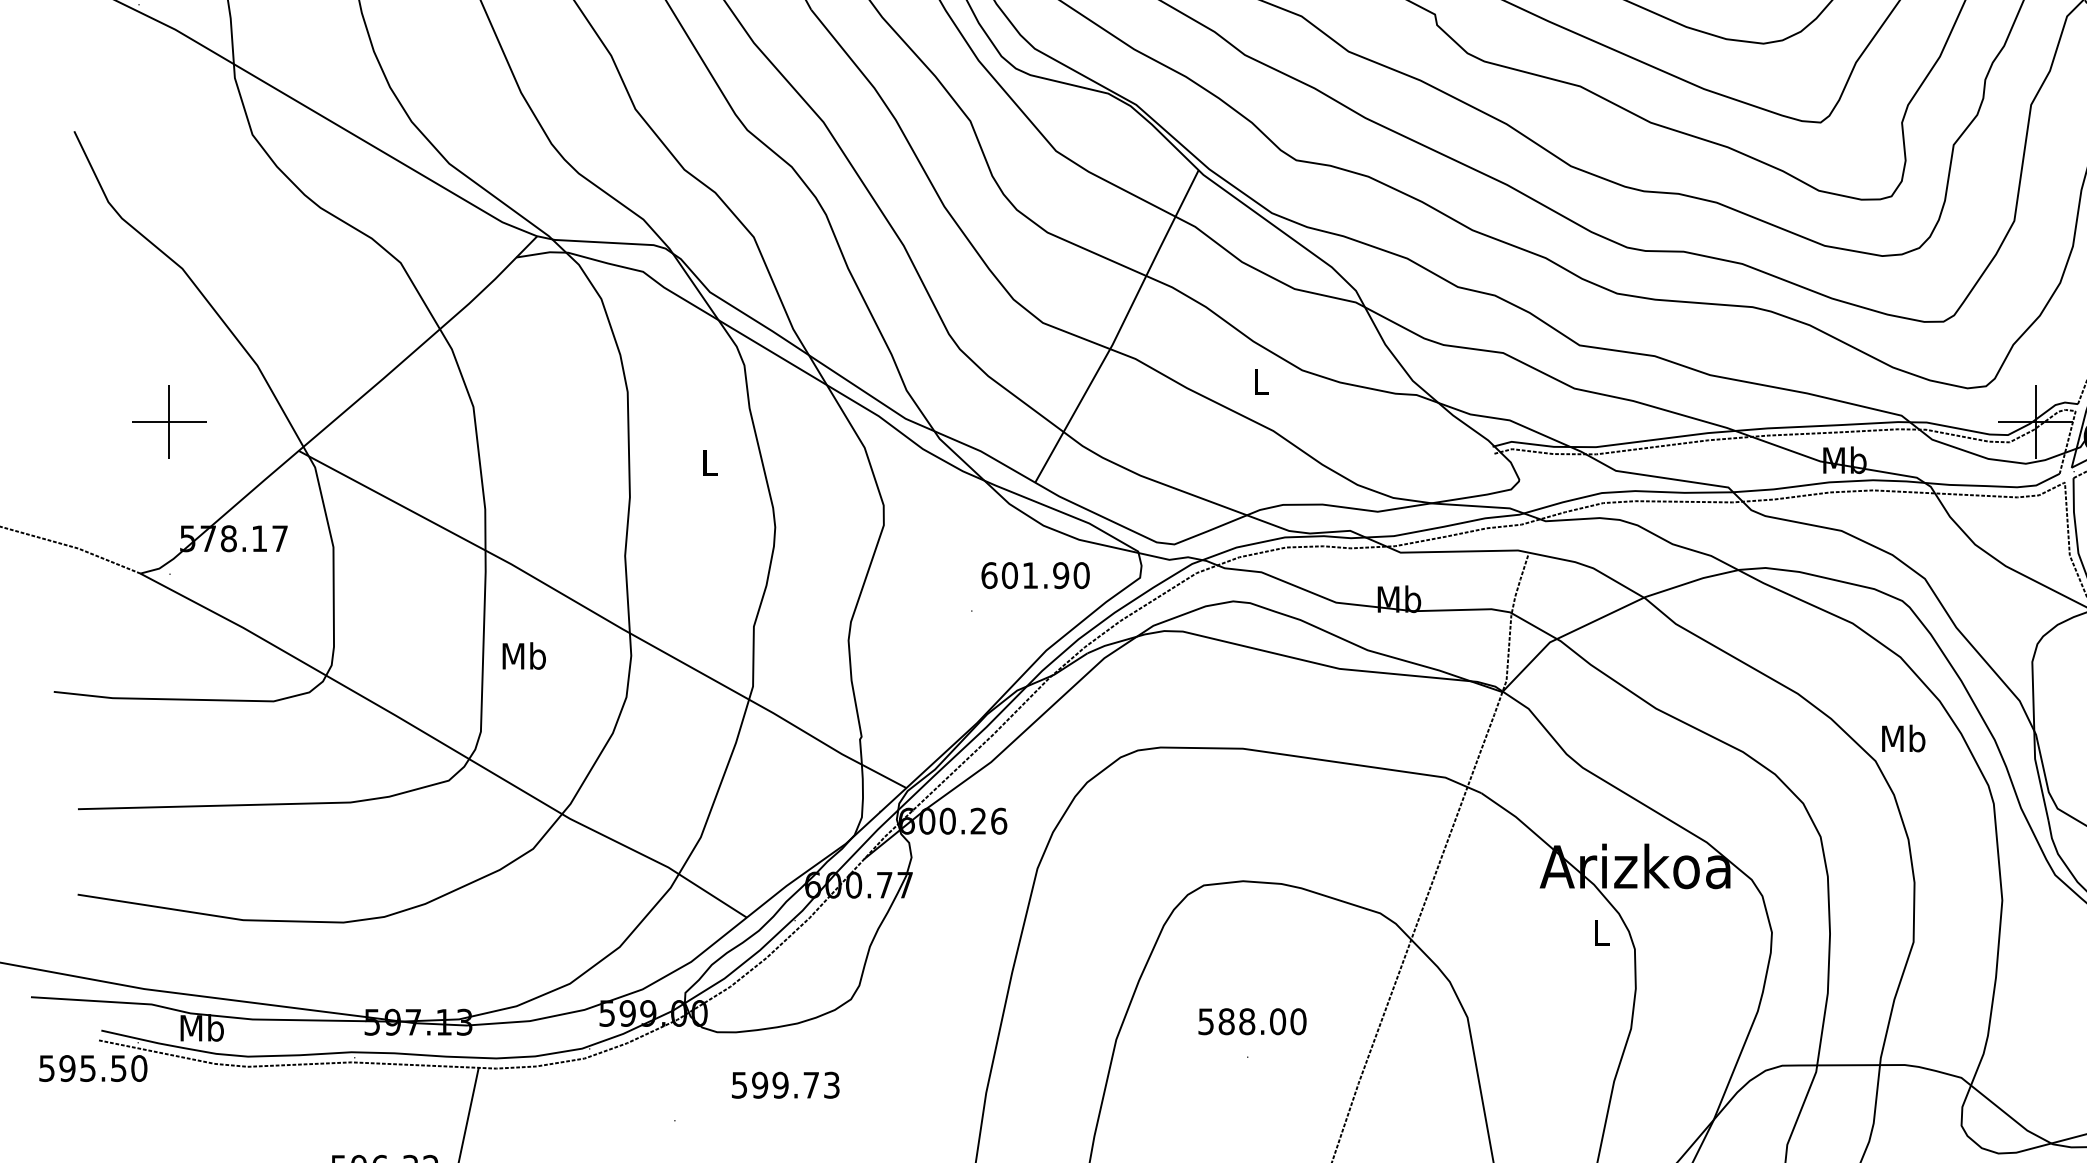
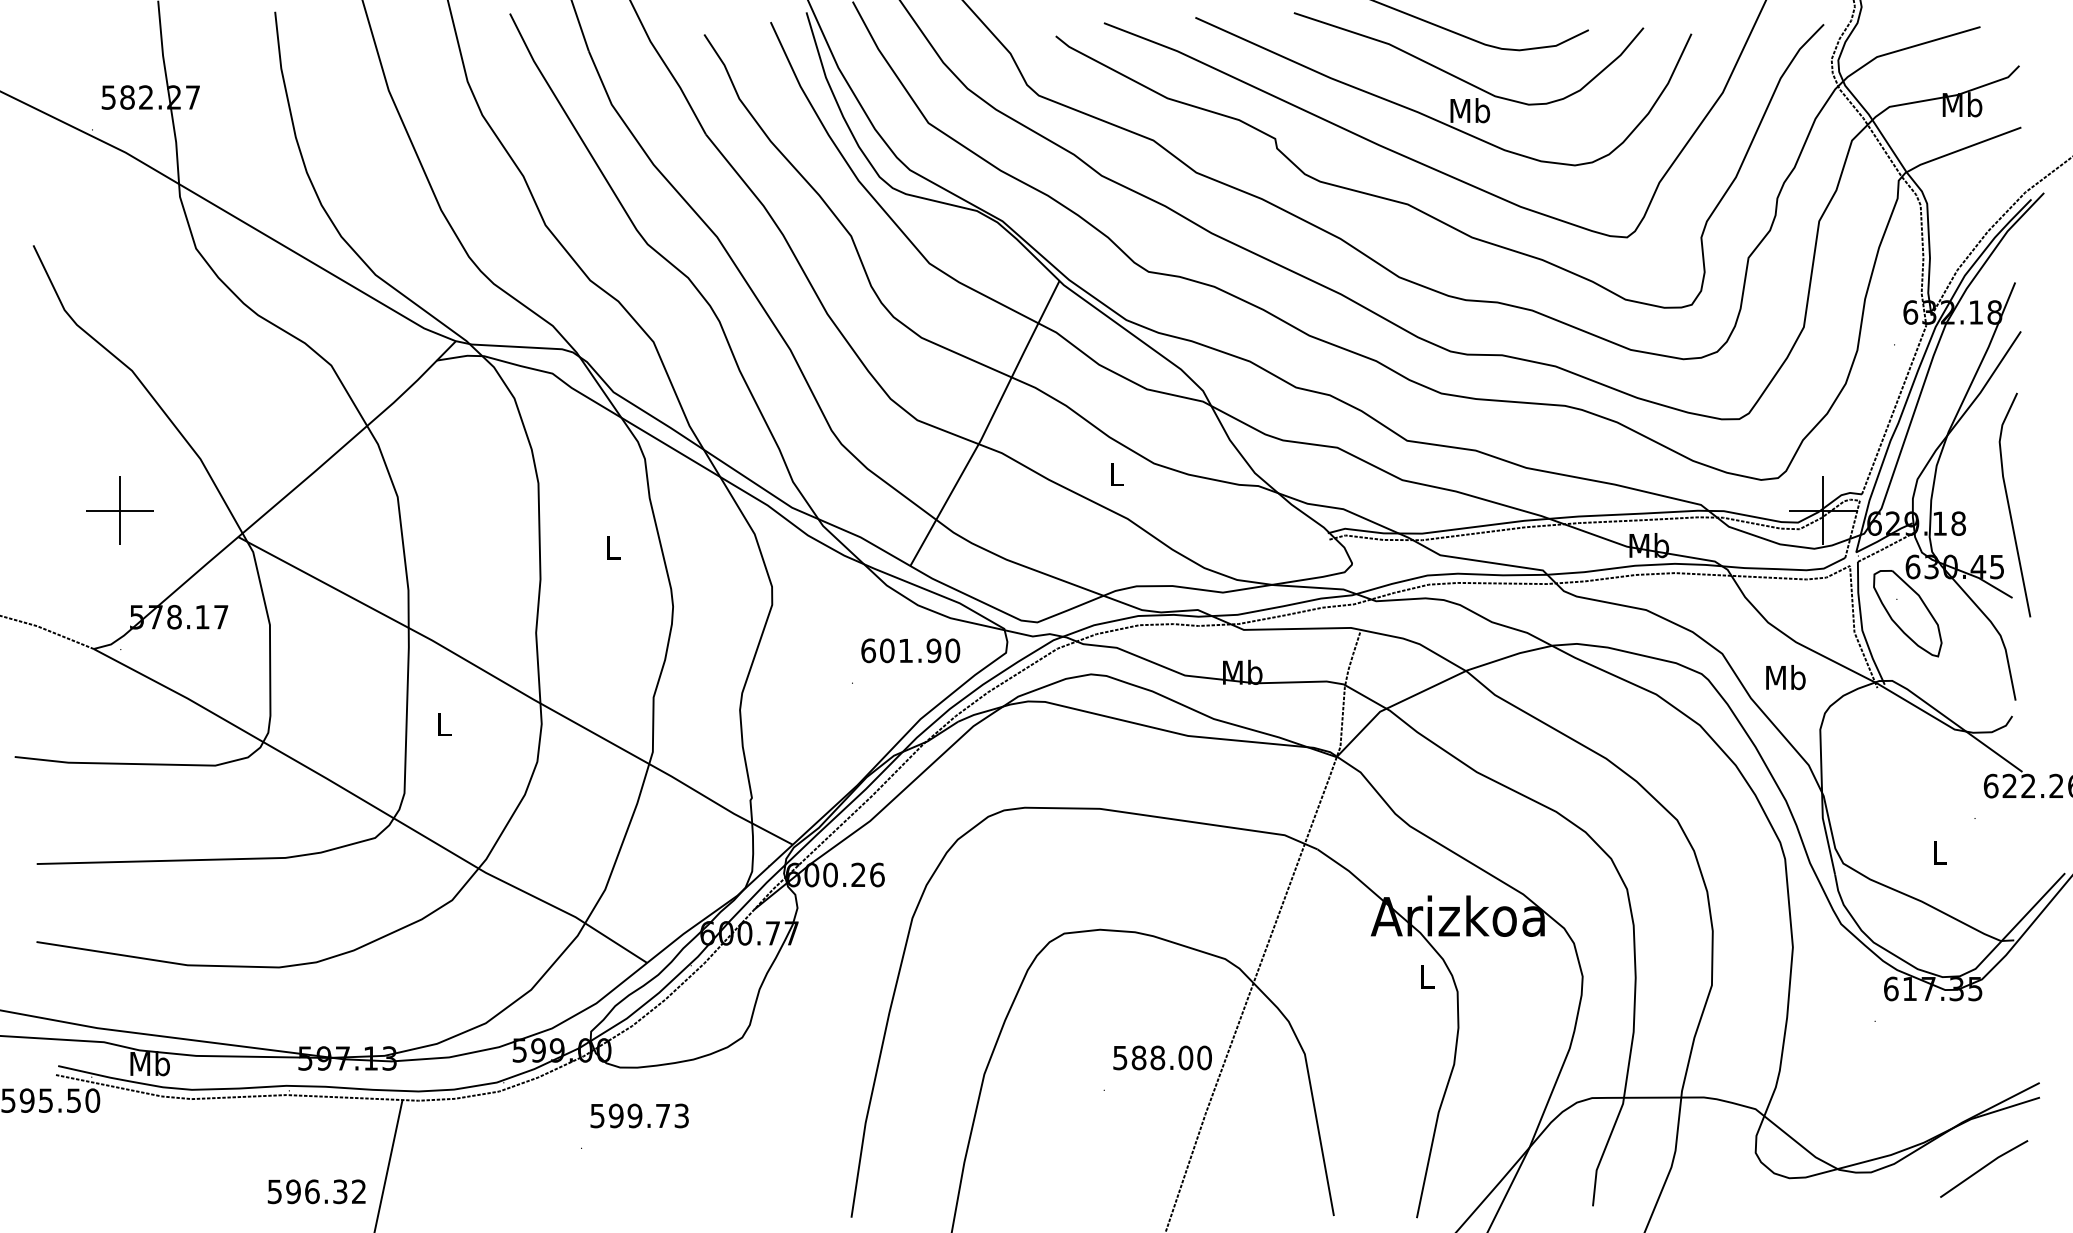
text: (523, 655) -> (443, 723), Mb -> L
text: (1903, 738) -> (1785, 677), moved
text: (1252, 1021) -> (1162, 1057), moved
text: (785, 1084) -> (639, 1115), moved

